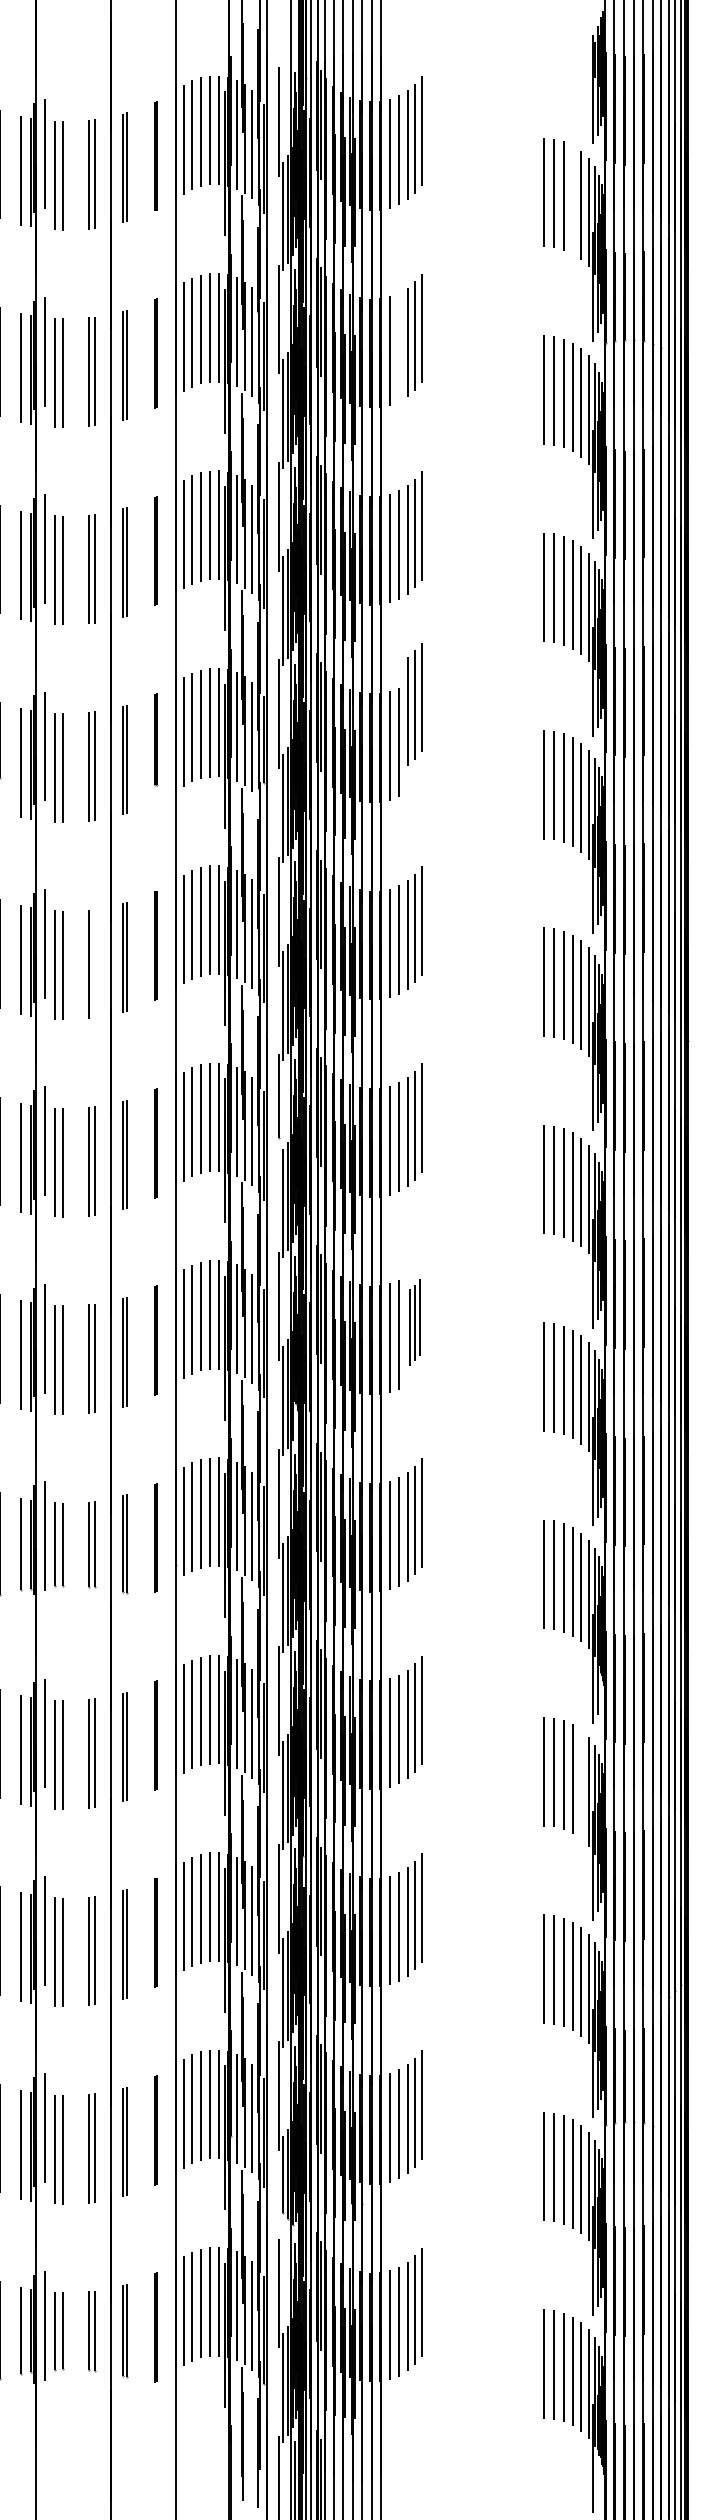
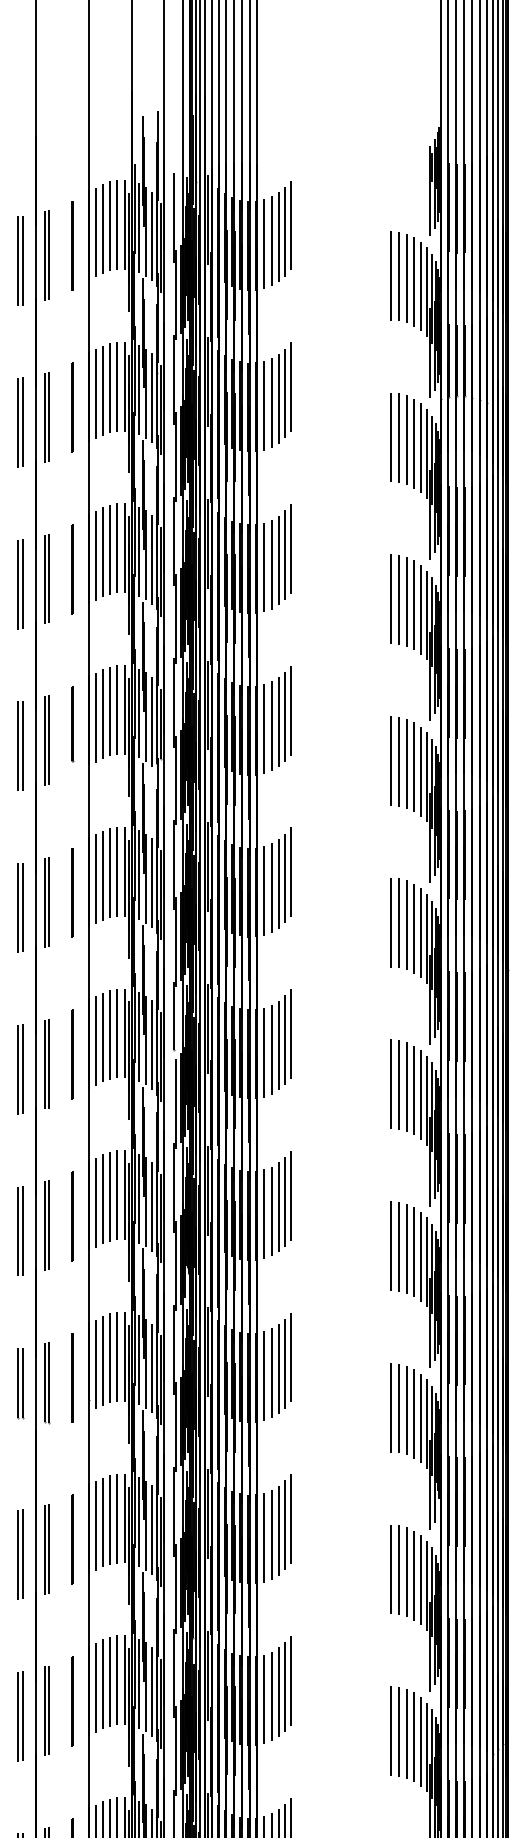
line: (572, 199) -> (413, 281), added
line: (399, 347) -> (272, 402), added
part: (414, 704) -> (284, 716), moved
line: (95, 963) -> (23, 907), added
part: (414, 1322) -> (284, 1201), size x1.43
line: (581, 1784) -> (421, 1579), added

